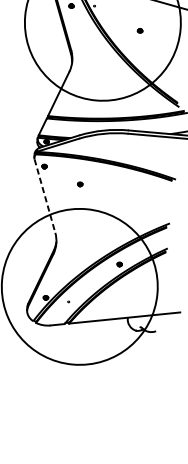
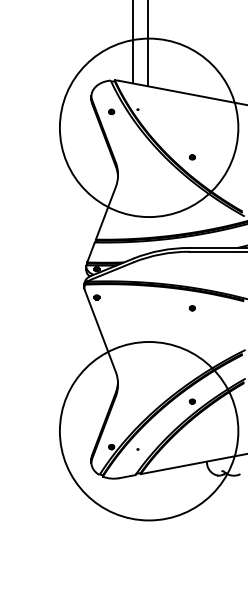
part: (139, 30) -> (191, 157), moved
part: (79, 184) -> (191, 308), moved
line: (45, 196) -> (100, 331), dashed -> solid

